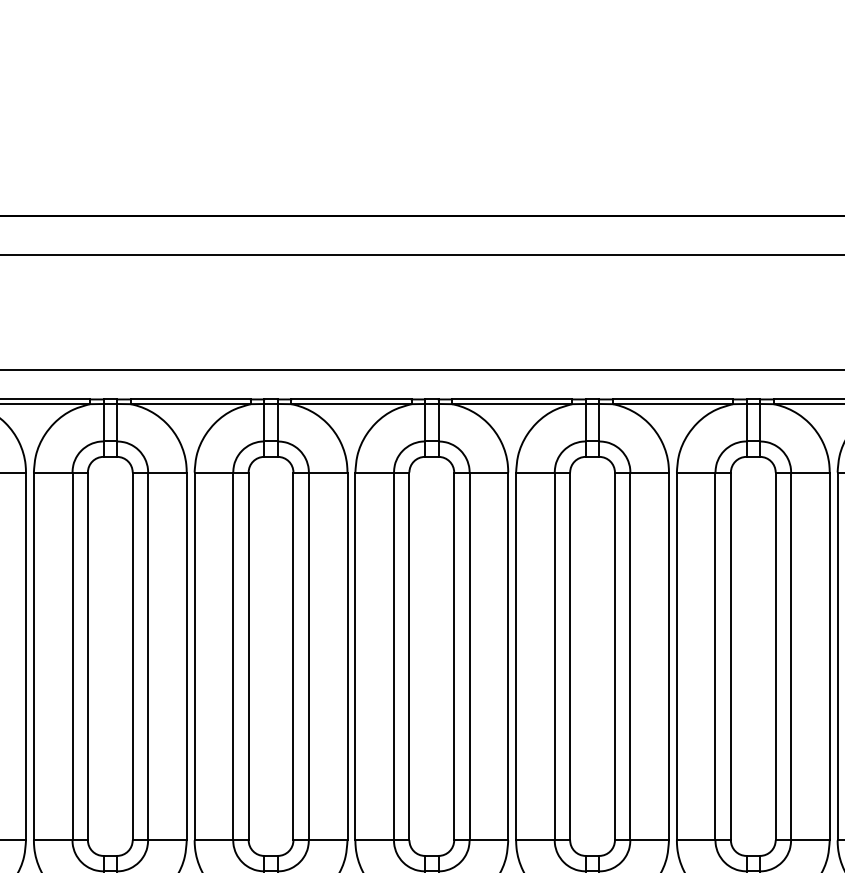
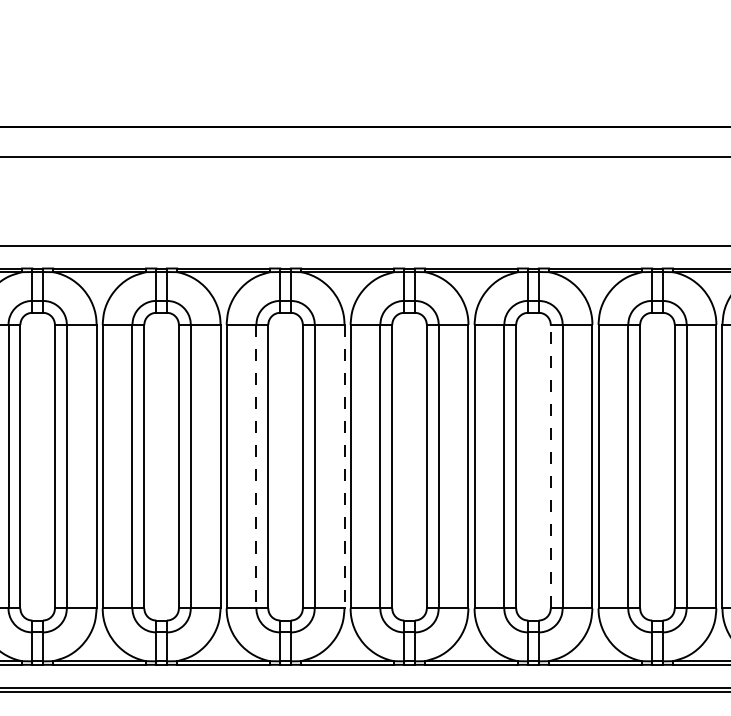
line: (233, 656) -> (256, 466), solid -> dashed
line: (347, 656) -> (344, 466), solid -> dashed
line: (614, 656) -> (550, 466), solid -> dashed

